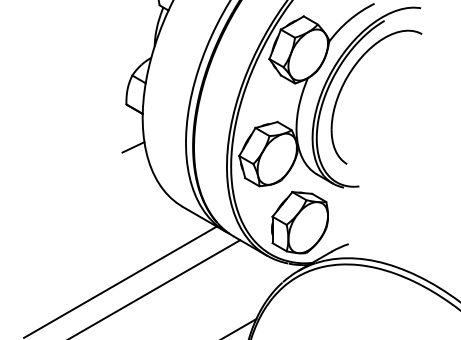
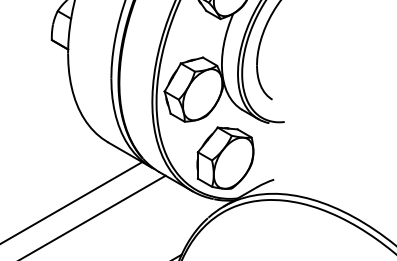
line: (133, 147) -> (58, 83), removed

